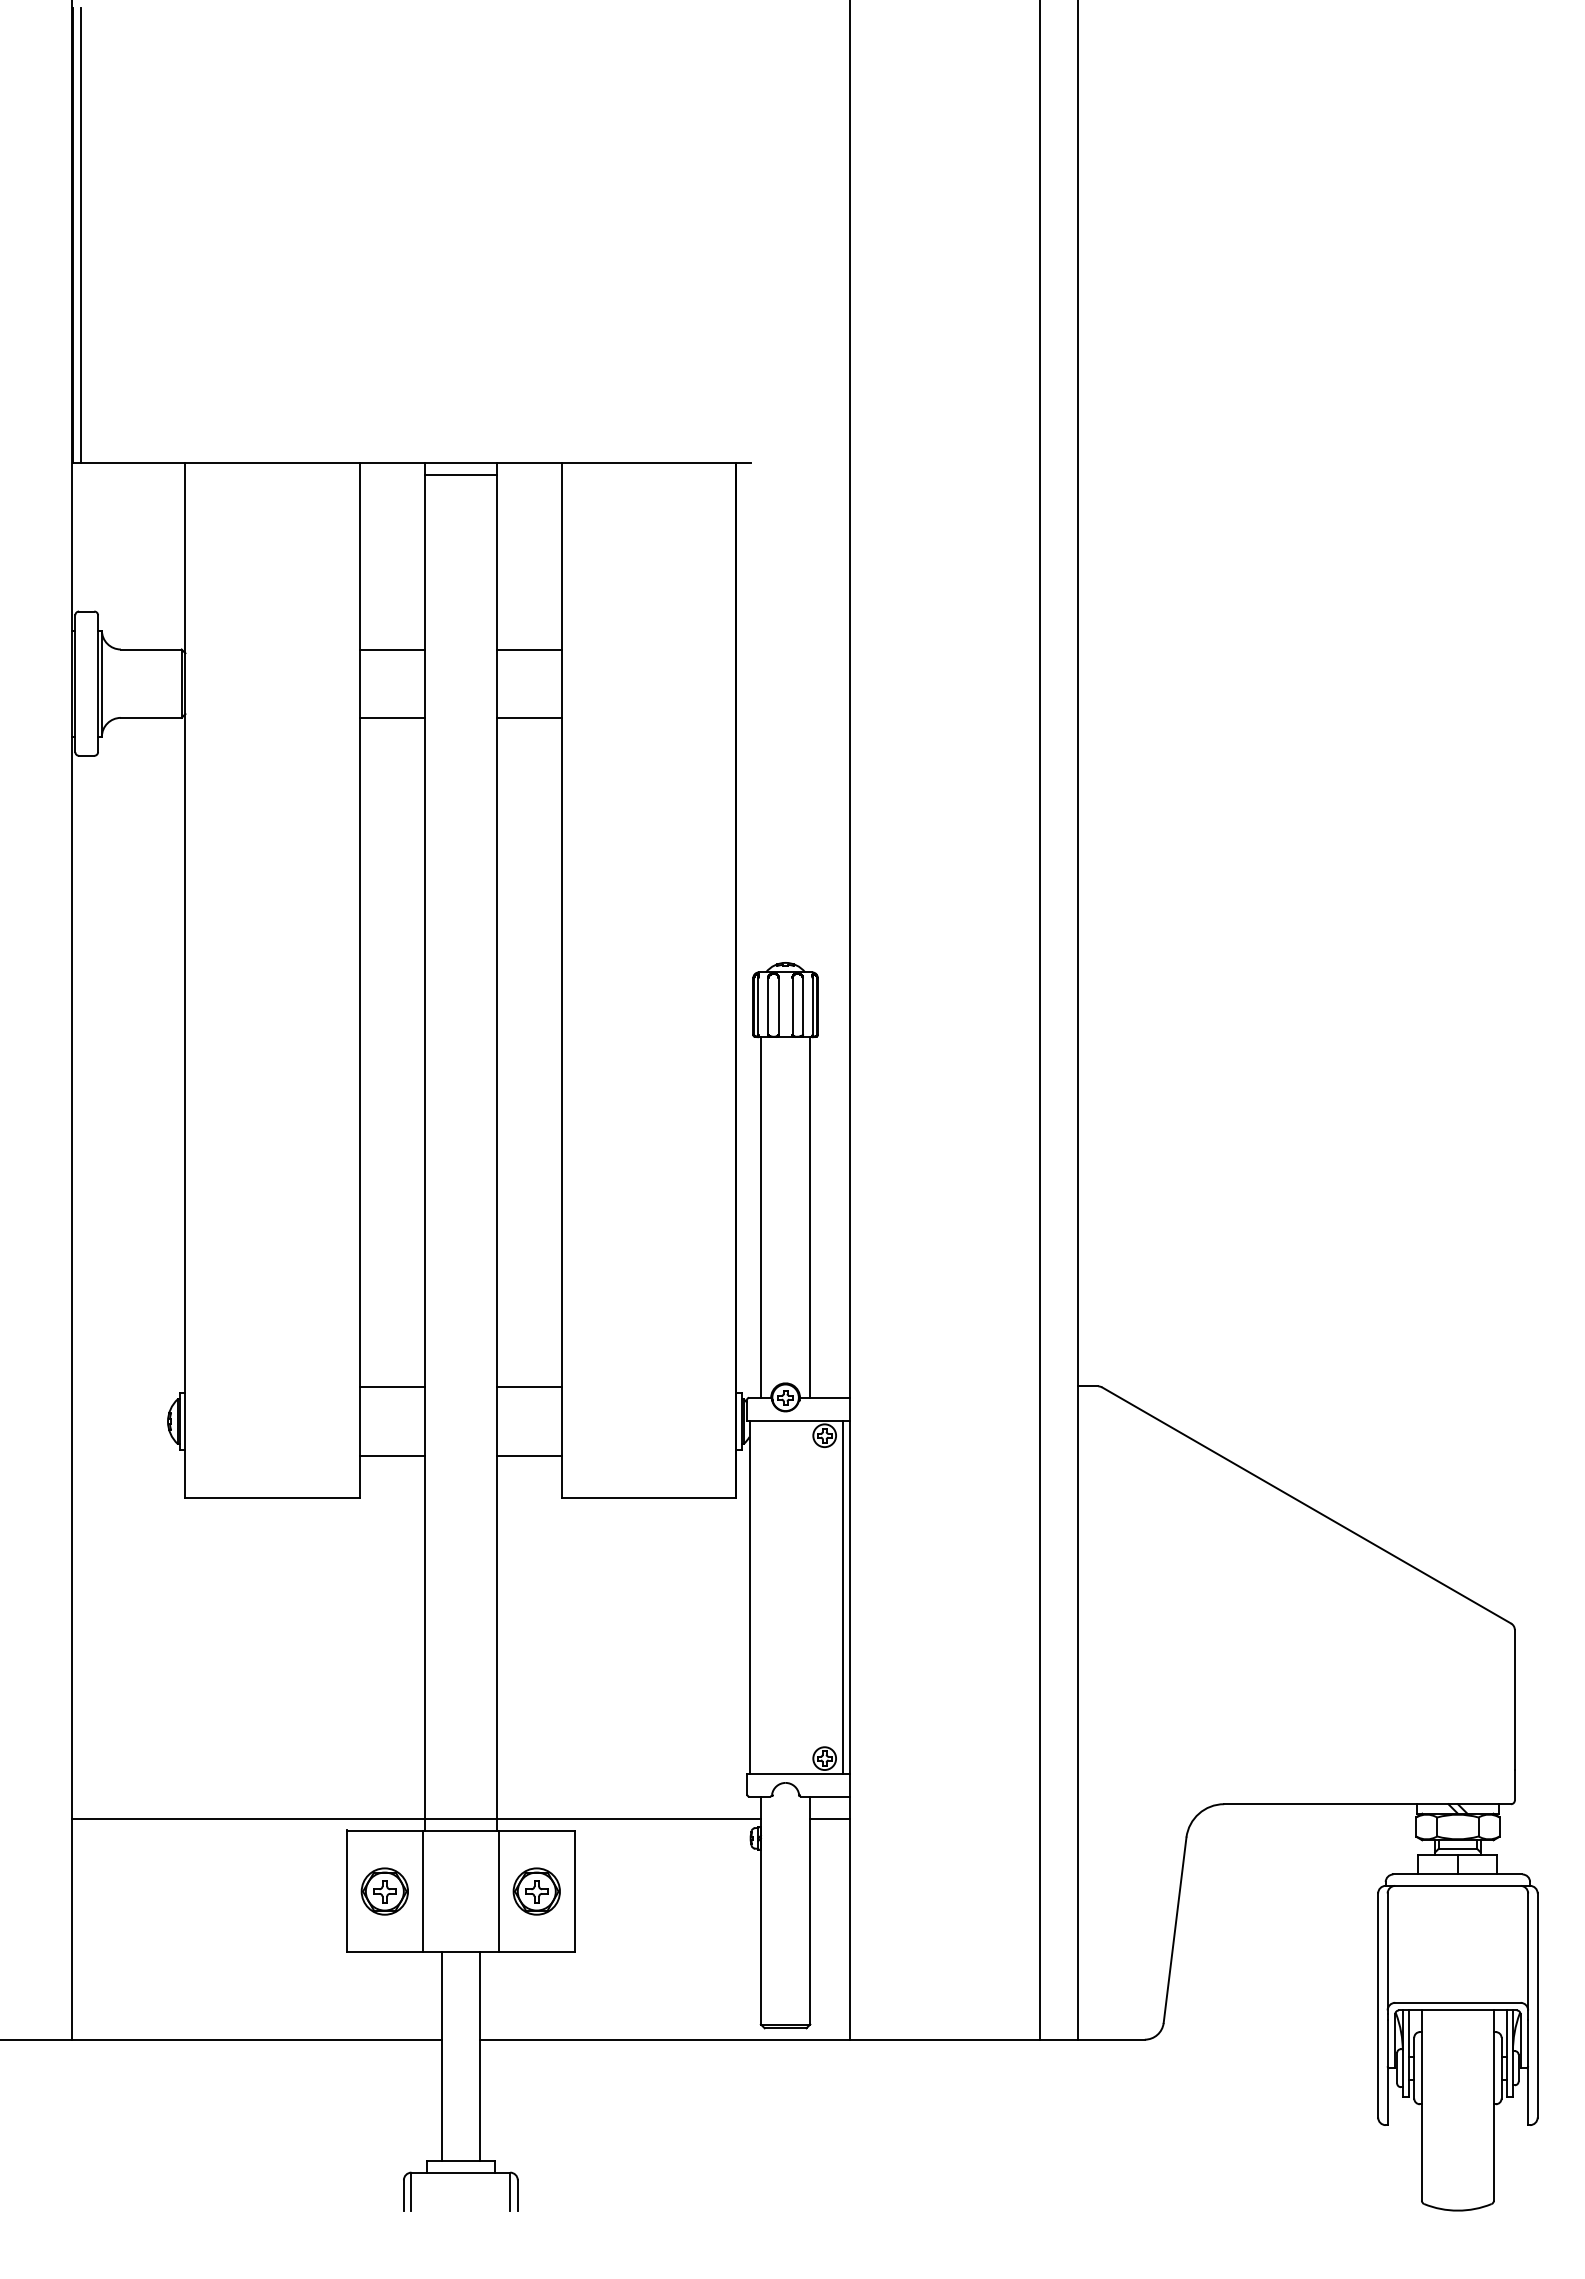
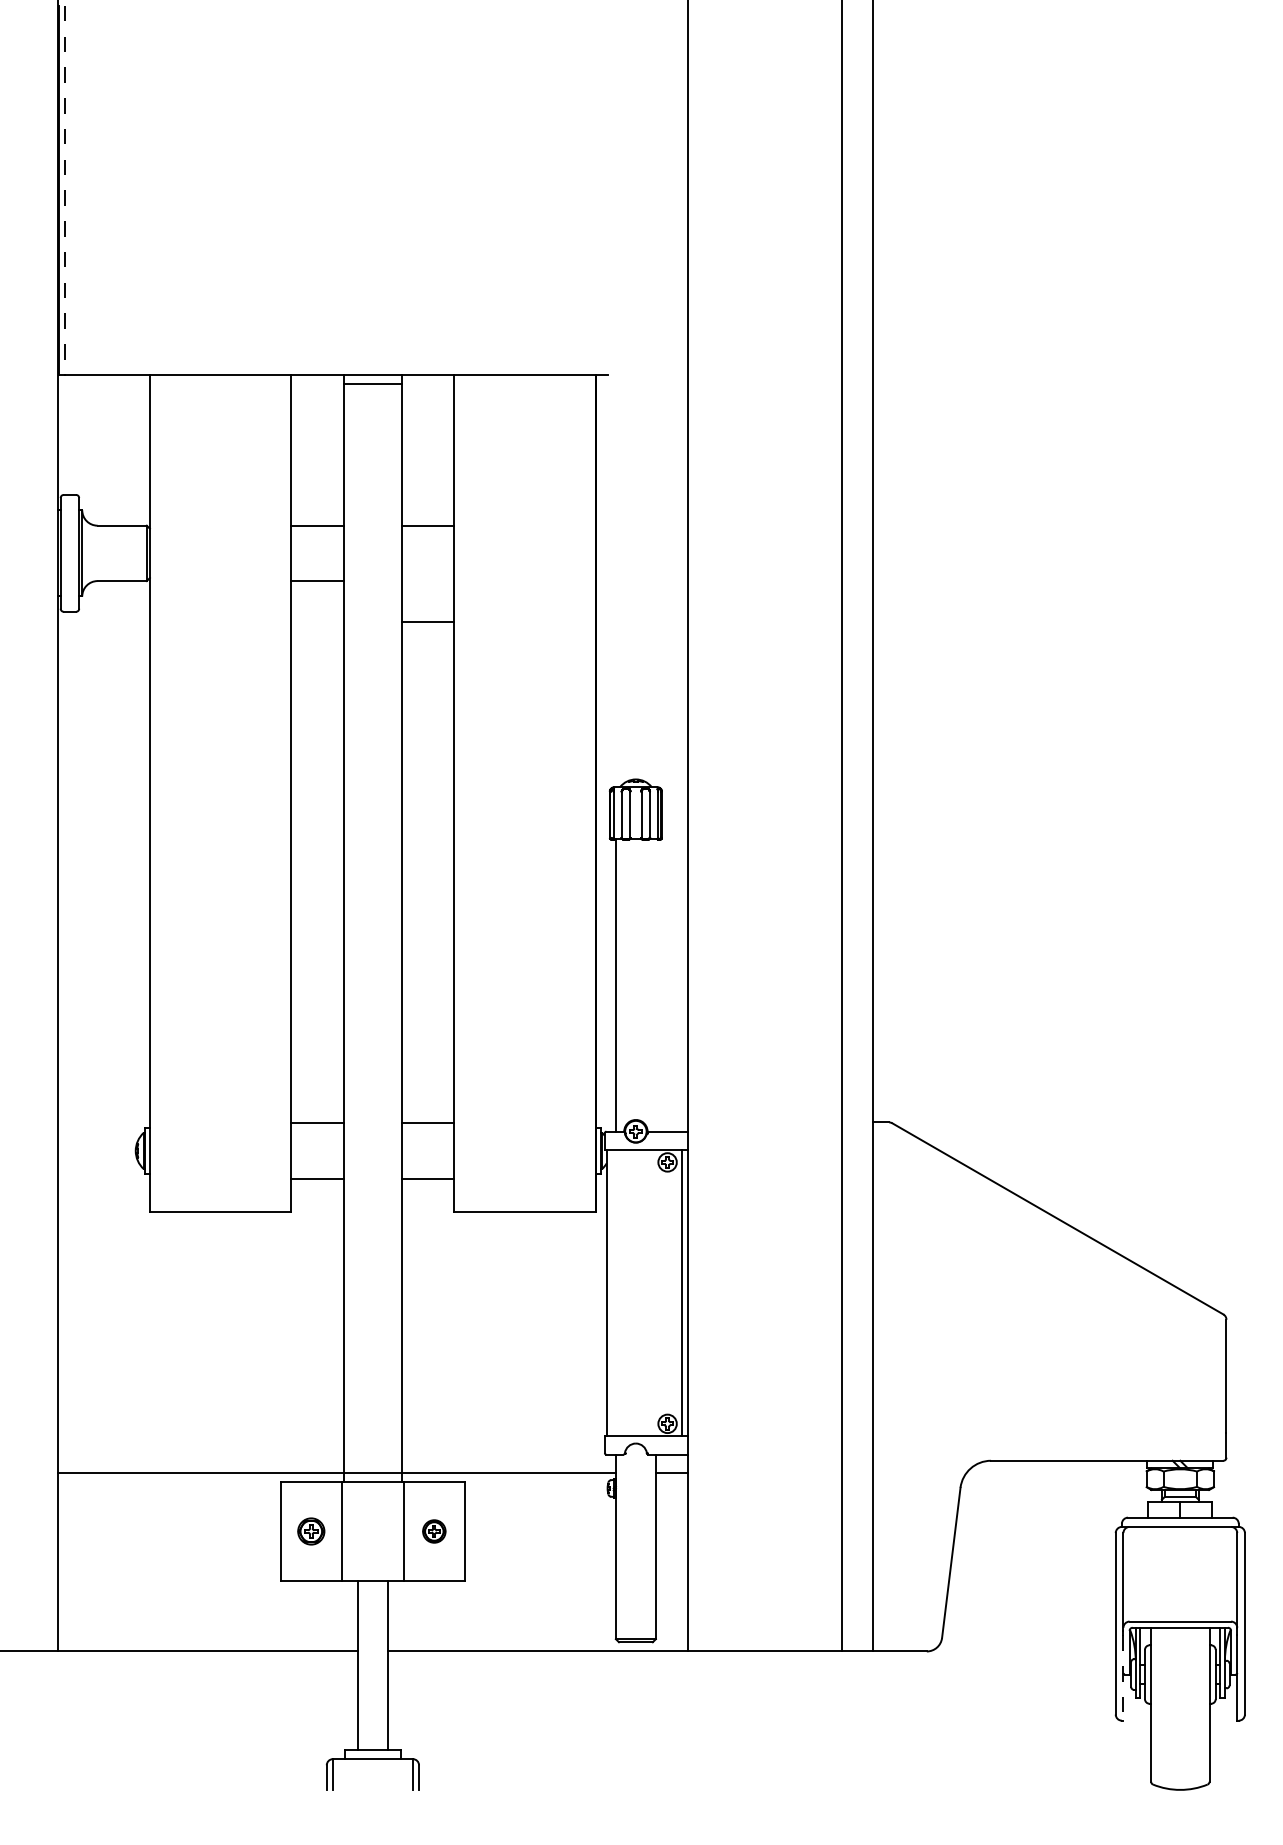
line: (81, 235) -> (65, 190), solid -> dashed
line: (528, 717) -> (427, 622), moved
line: (810, 1216) -> (656, 984), removed
part: (384, 1891) -> (311, 1531), size x0.7
part: (536, 1891) -> (434, 1531), size x0.6
line: (1387, 2072) -> (1123, 1678), solid -> dashed

